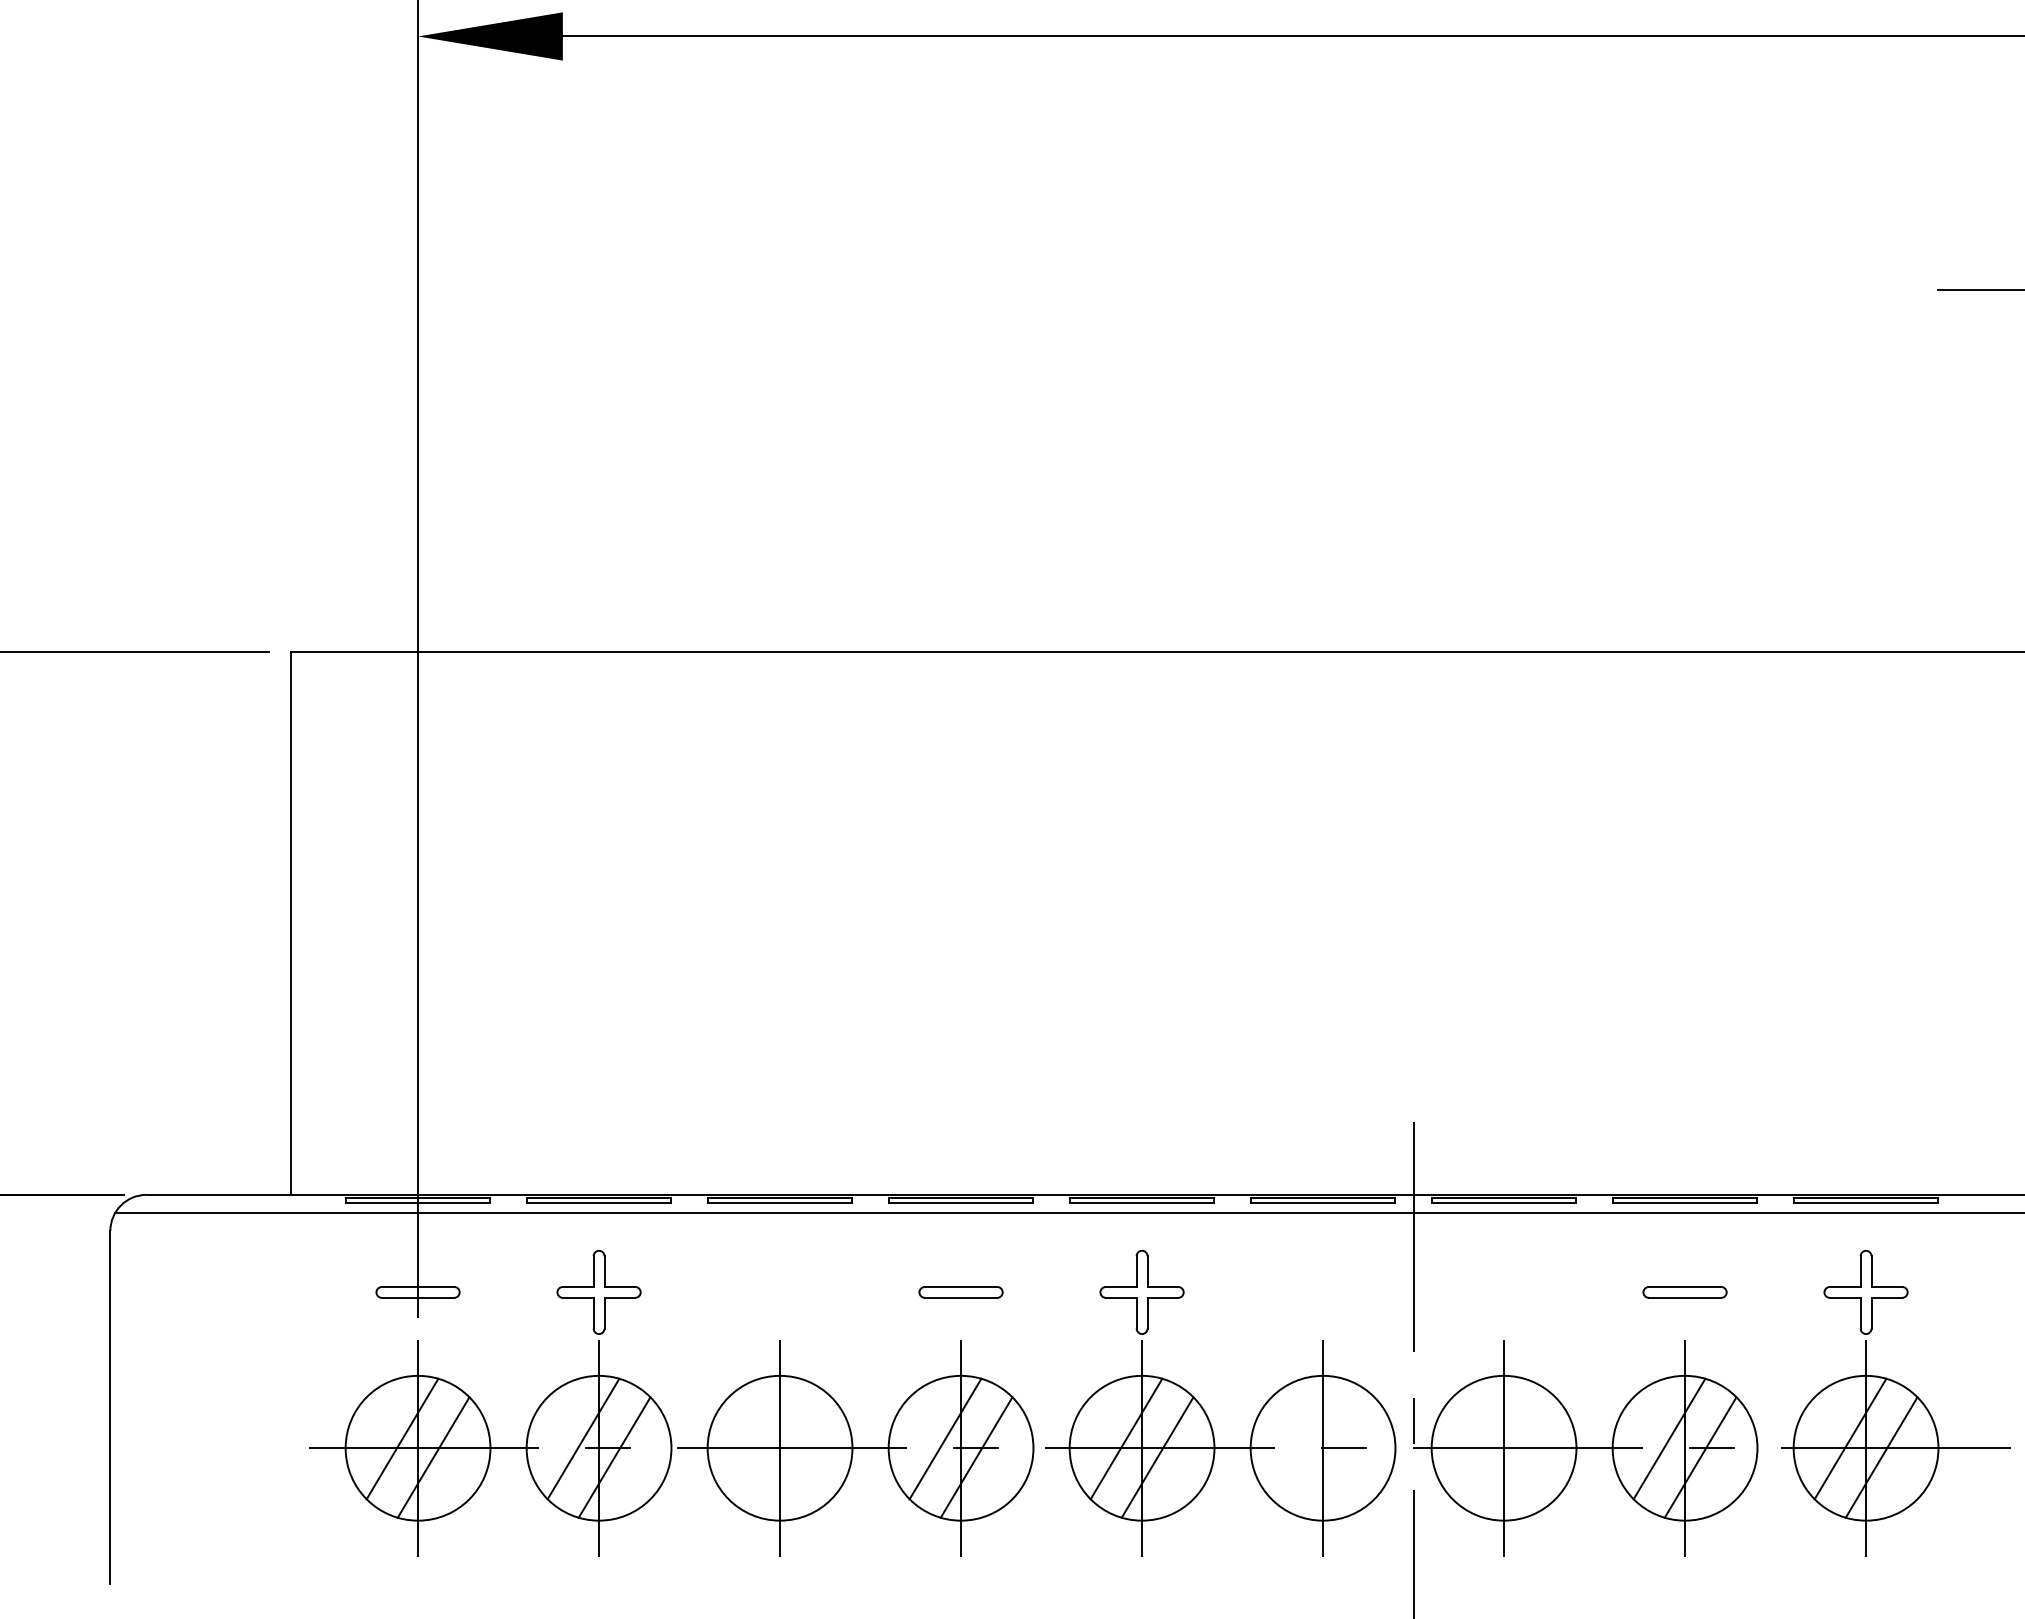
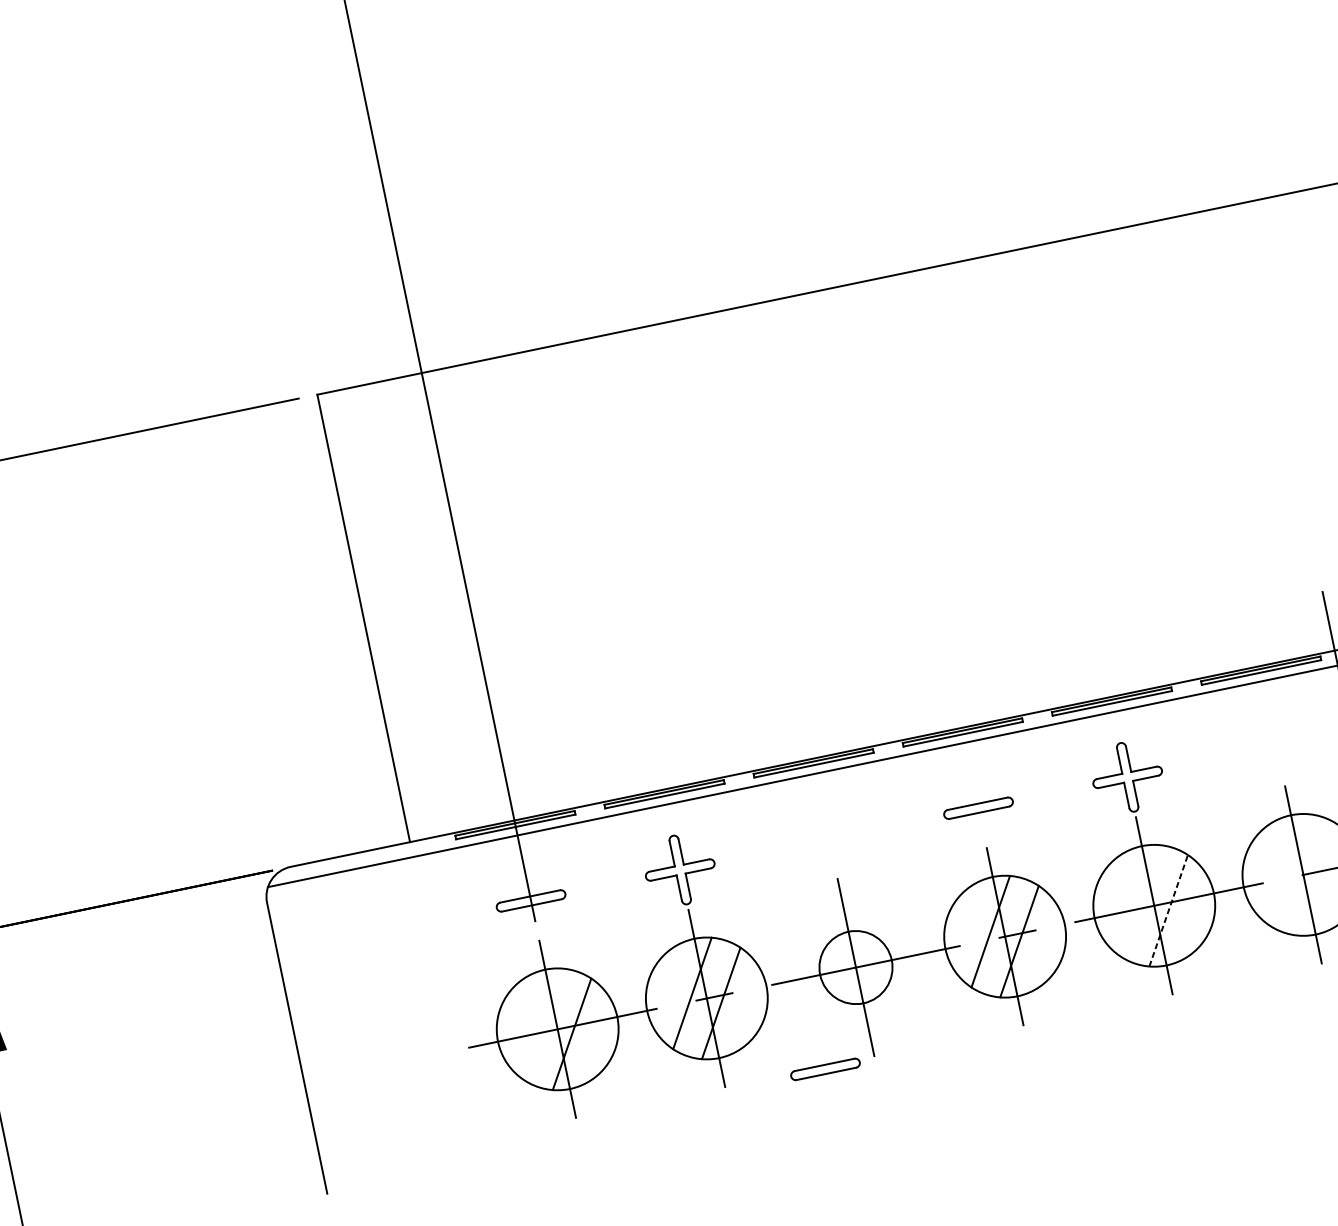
line: (402, 1438) -> (543, 1023), removed
line: (1126, 1438) -> (1139, 900), removed
circle: (779, 1447) -> (855, 967), size x0.6
line: (1157, 1457) -> (1168, 910), solid -> dashed
part: (719, 1559) -> (825, 1069), added

